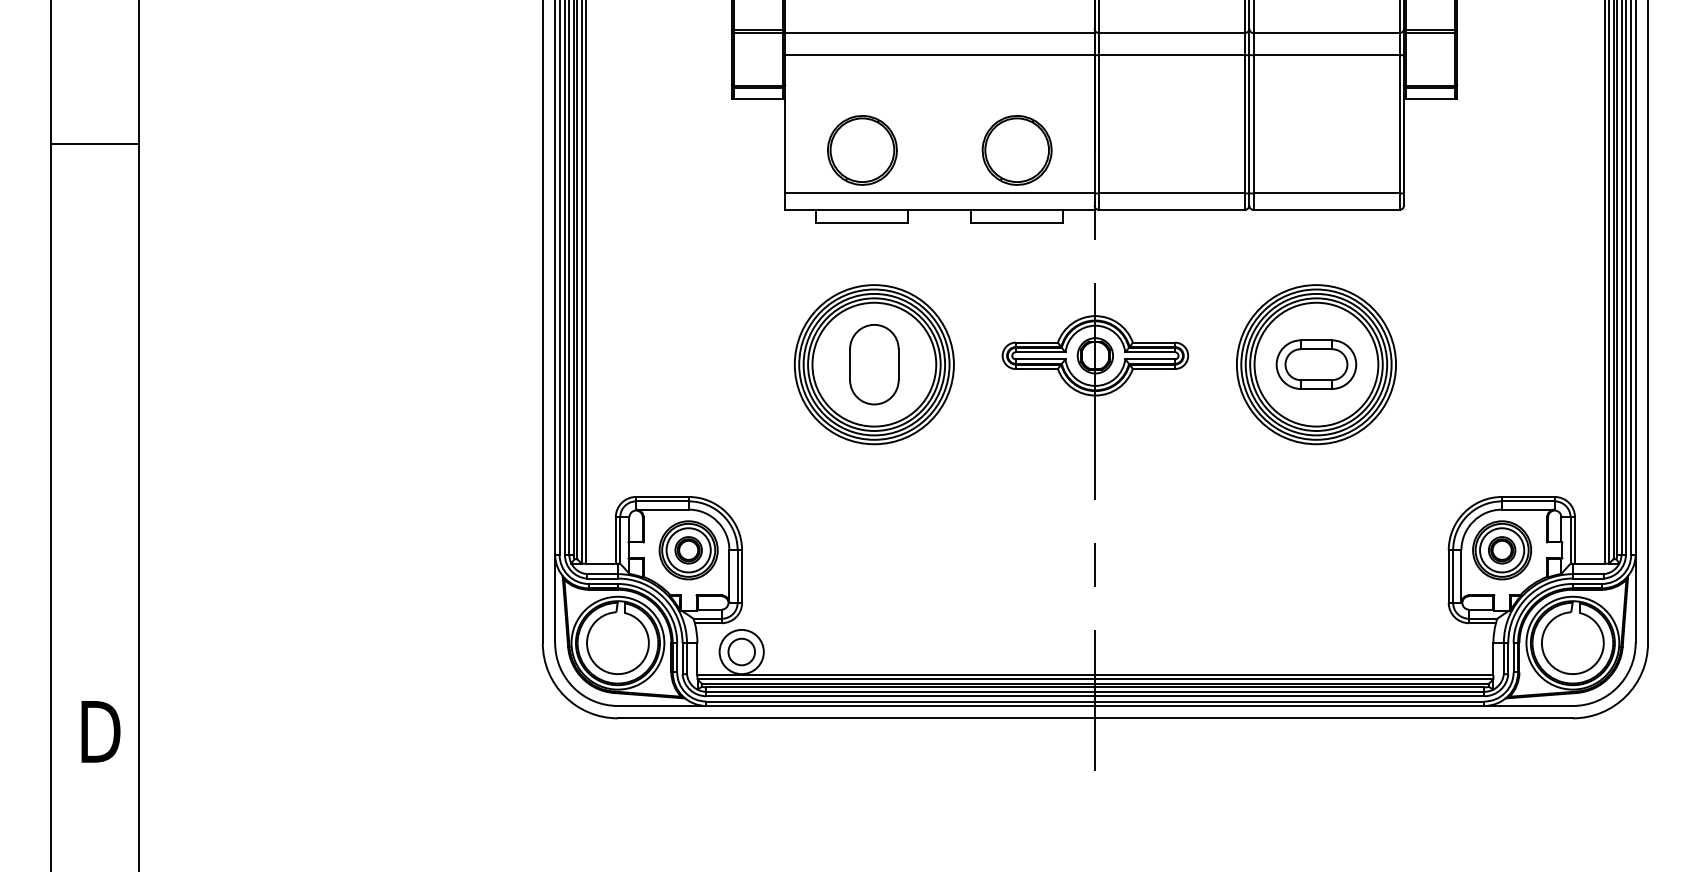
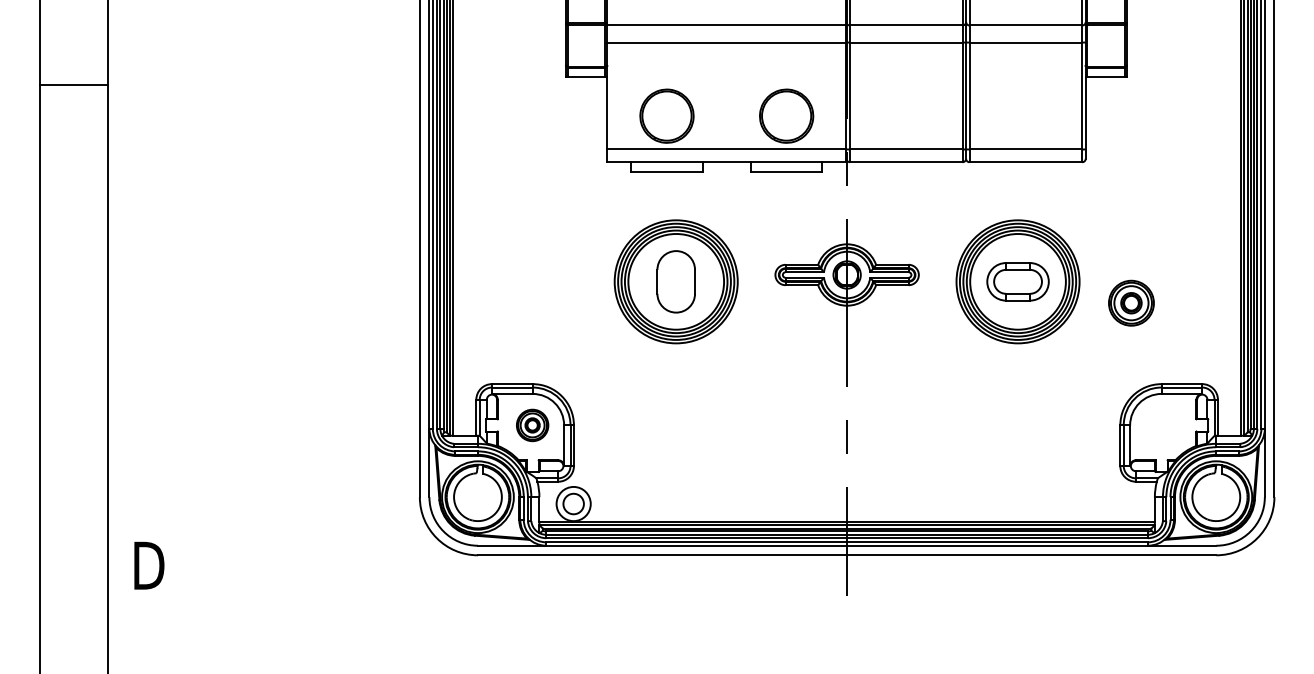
line: (94, 143) -> (73, 84), moved
part: (688, 550) -> (532, 425), size x0.7
part: (1502, 550) -> (1131, 303), moved
text: (100, 731) -> (149, 565), moved

